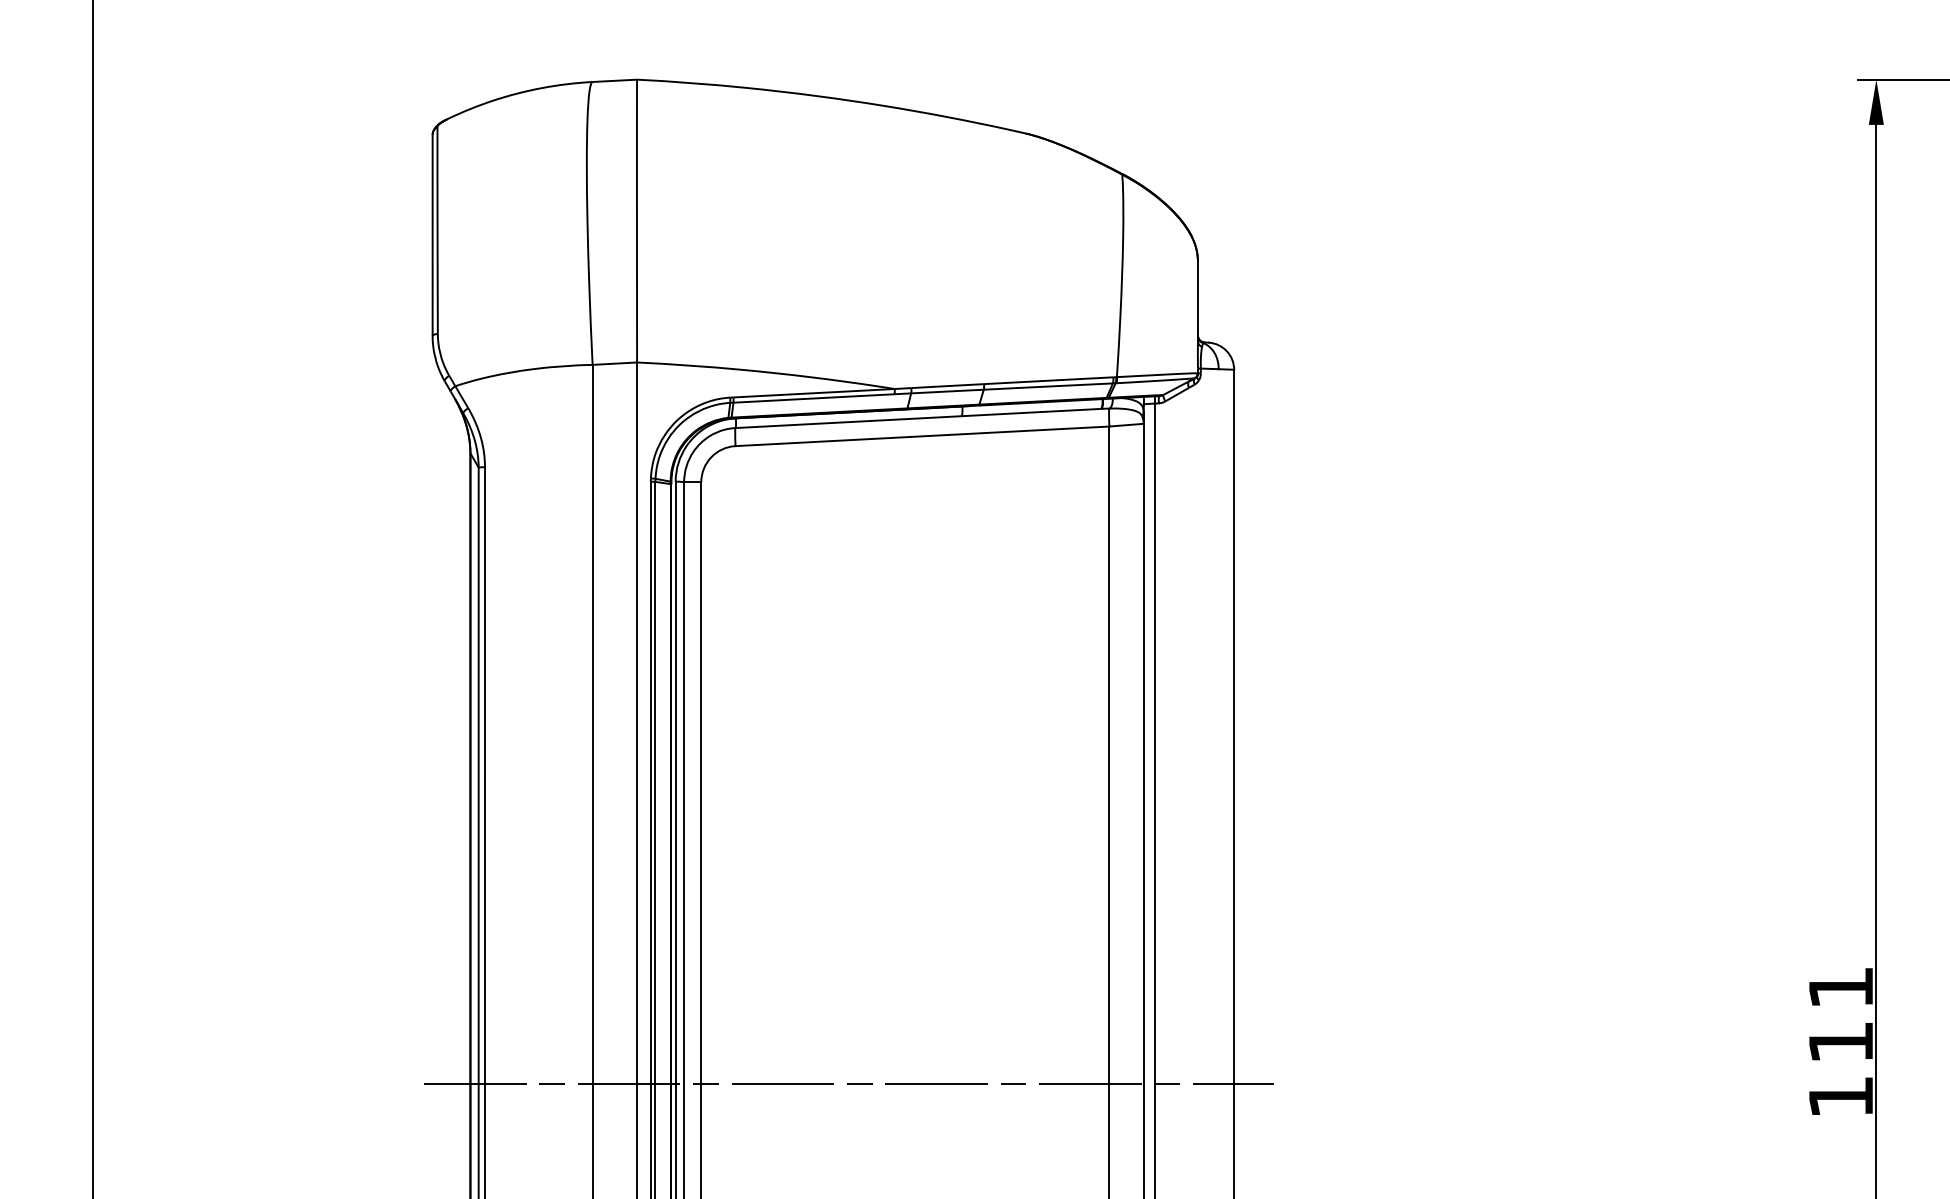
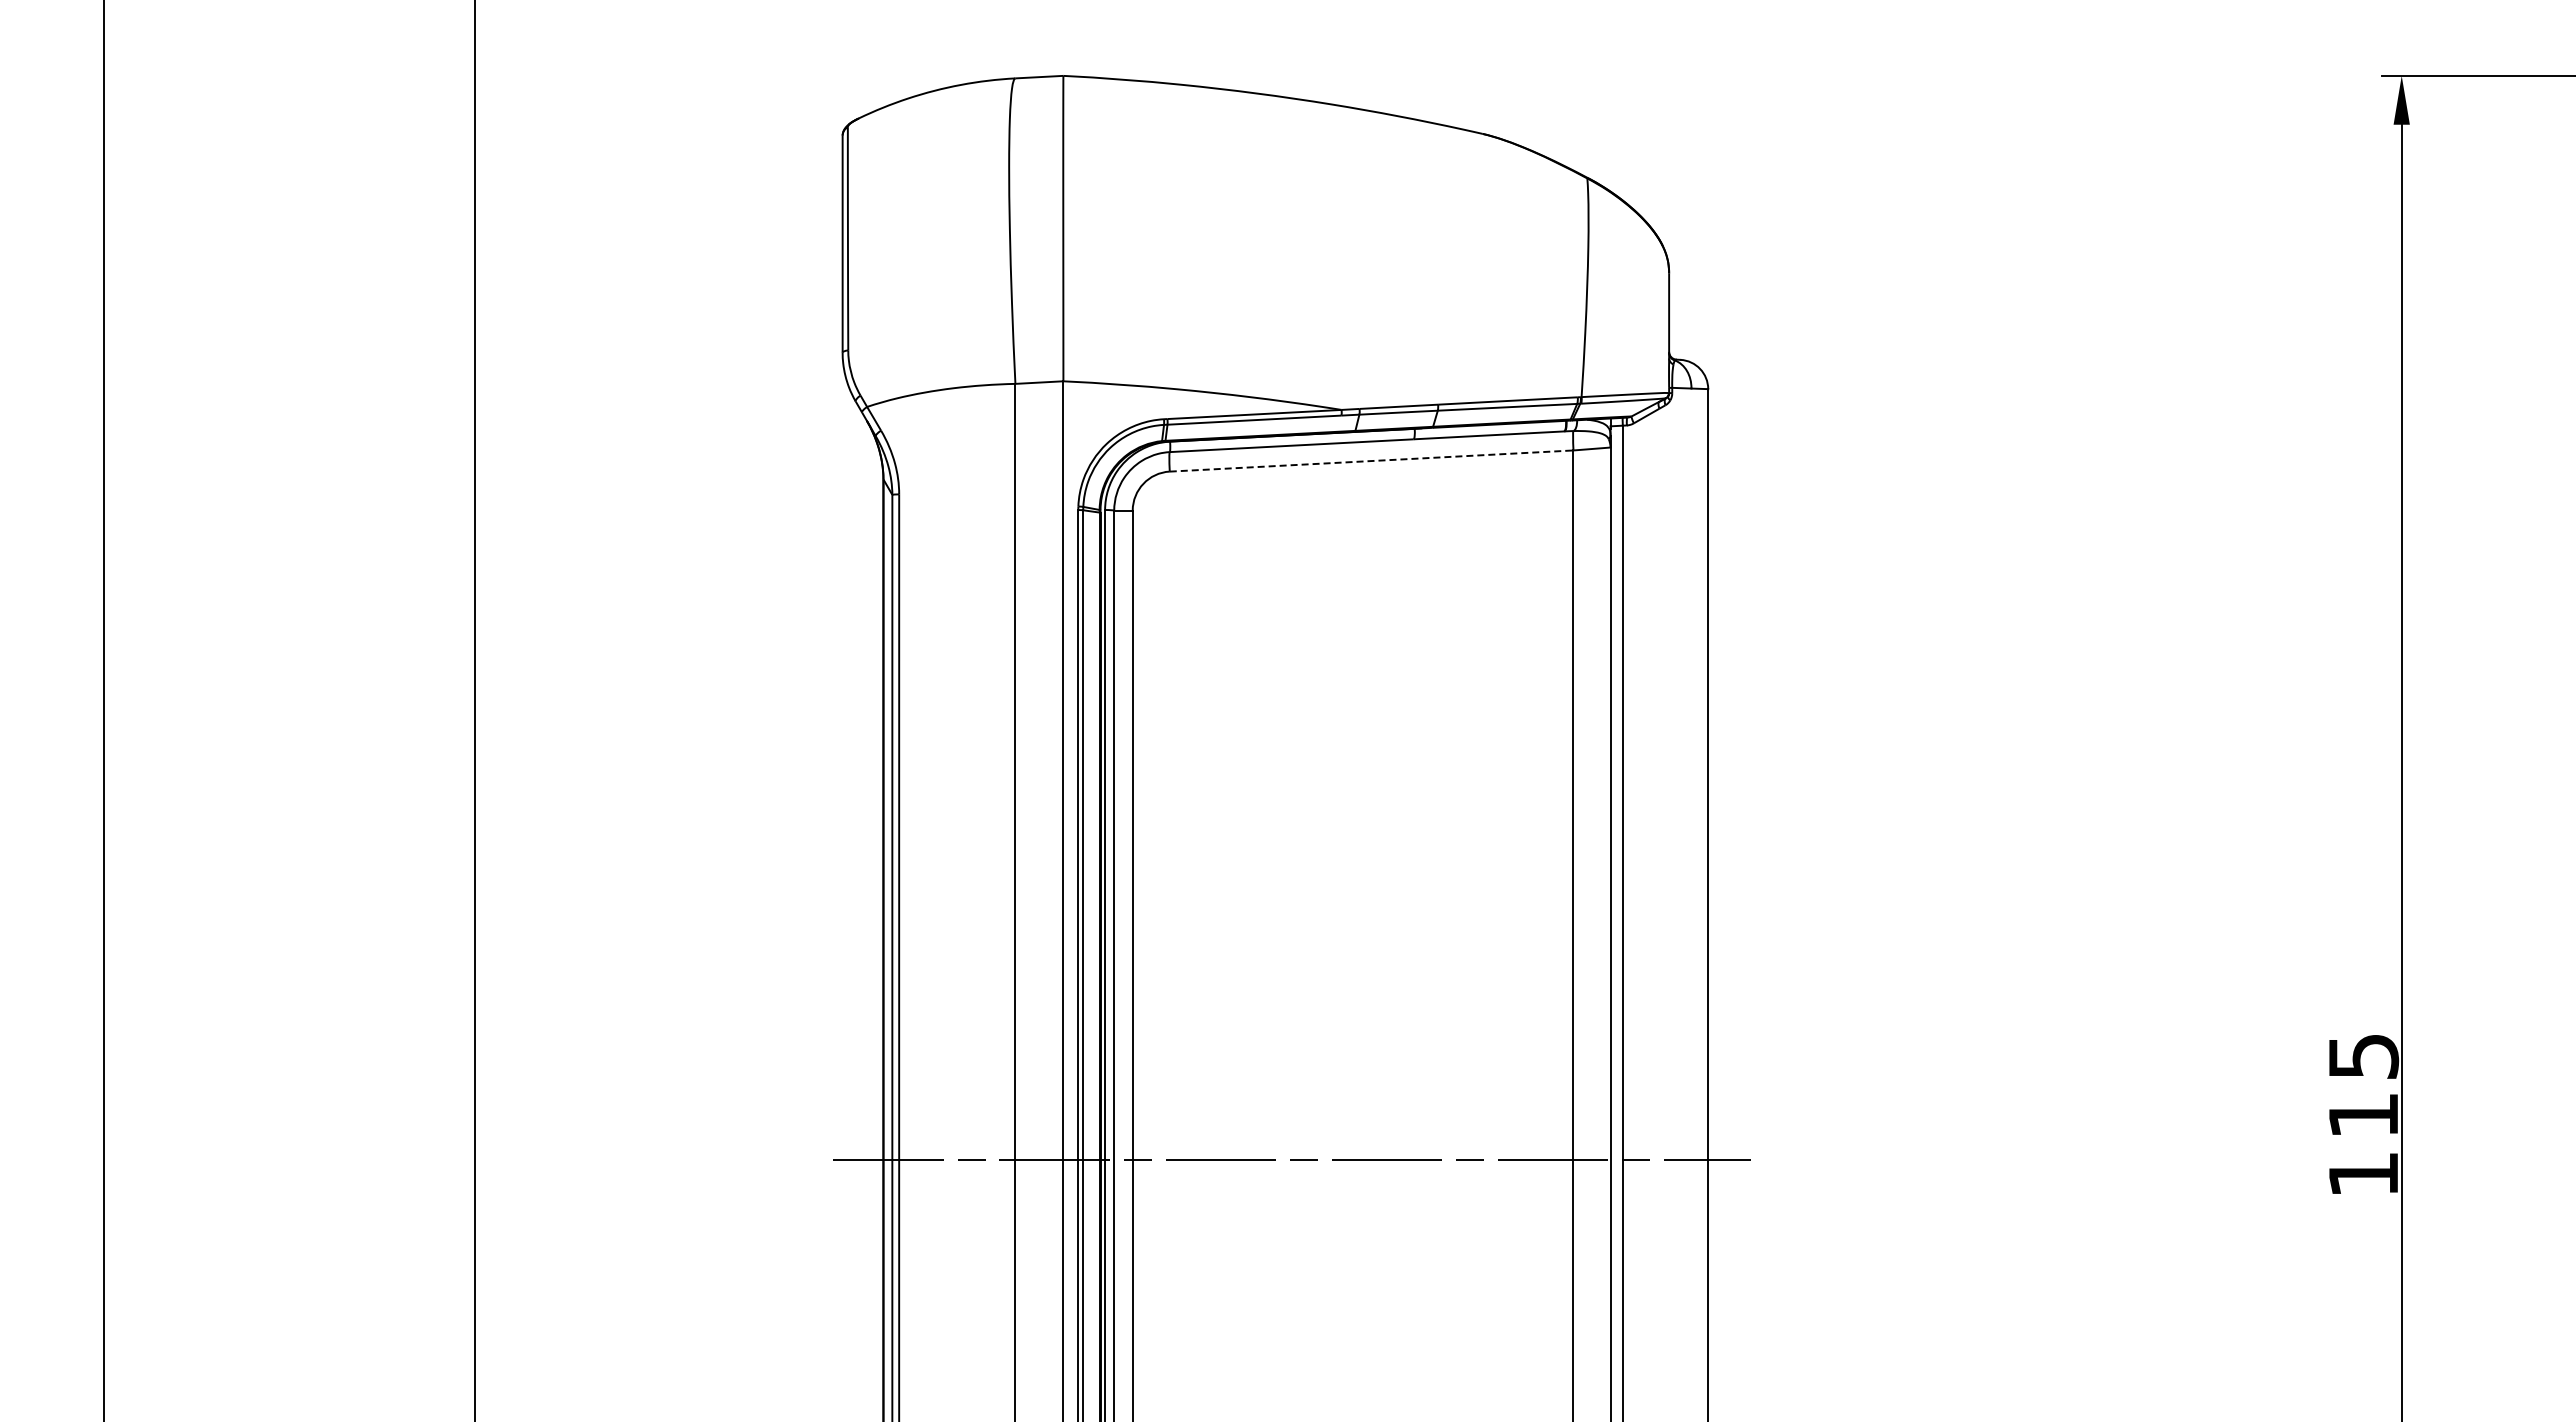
line: (923, 436) -> (1372, 461), solid -> dashed
text: (1841, 987) -> (2364, 1056), 111 -> 115

